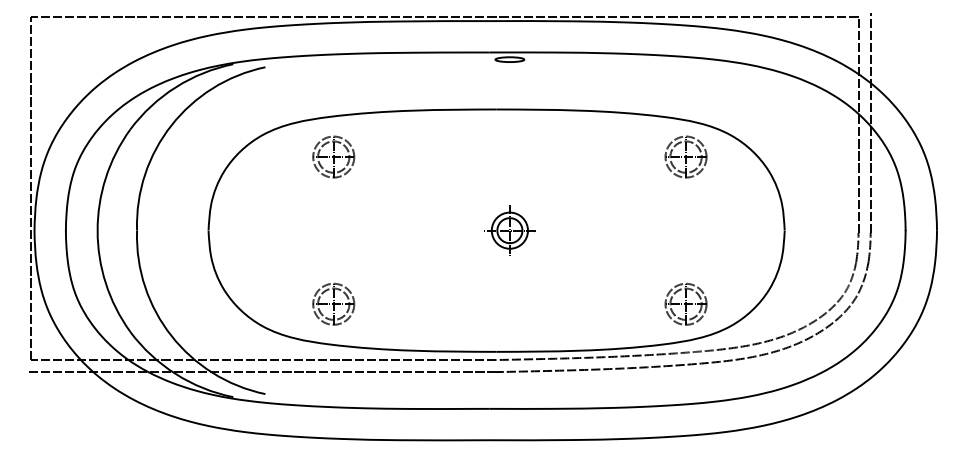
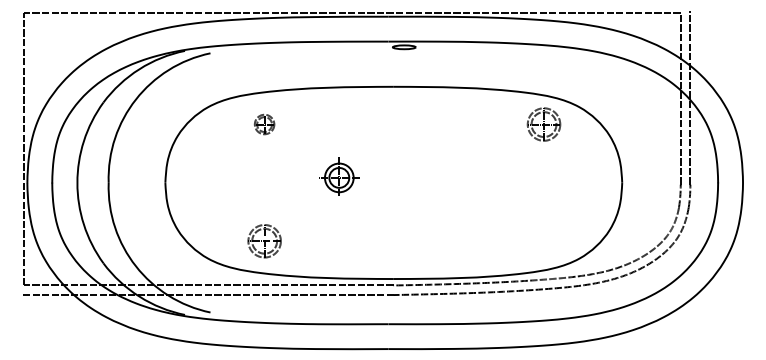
part: (333, 157) -> (264, 124), size x0.6
part: (510, 228) -> (339, 176), moved
part: (685, 304) -> (543, 241), removed

